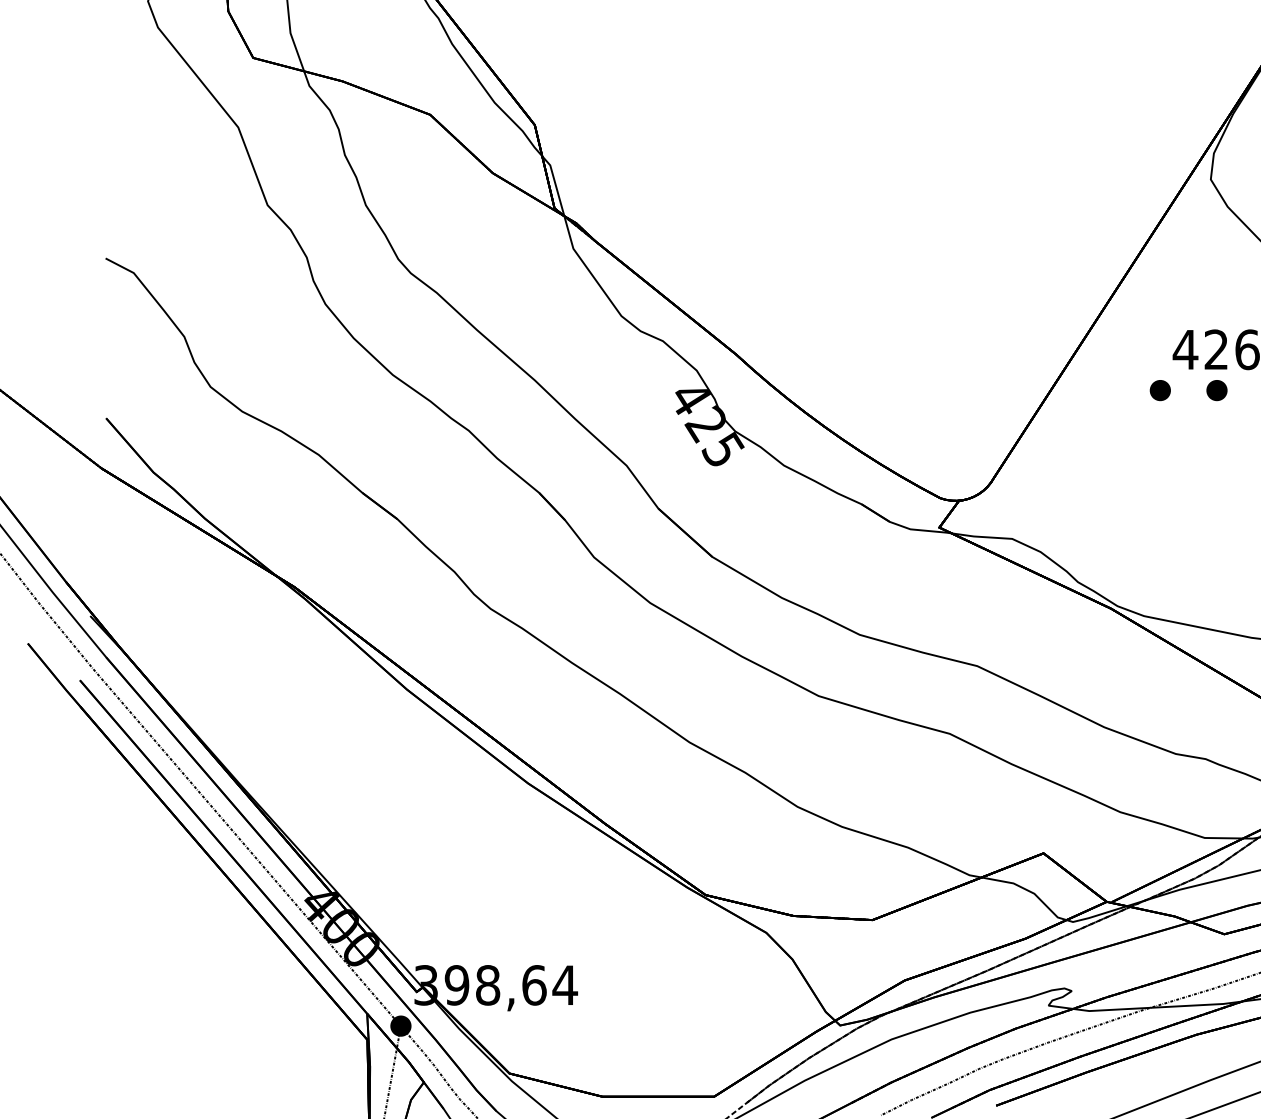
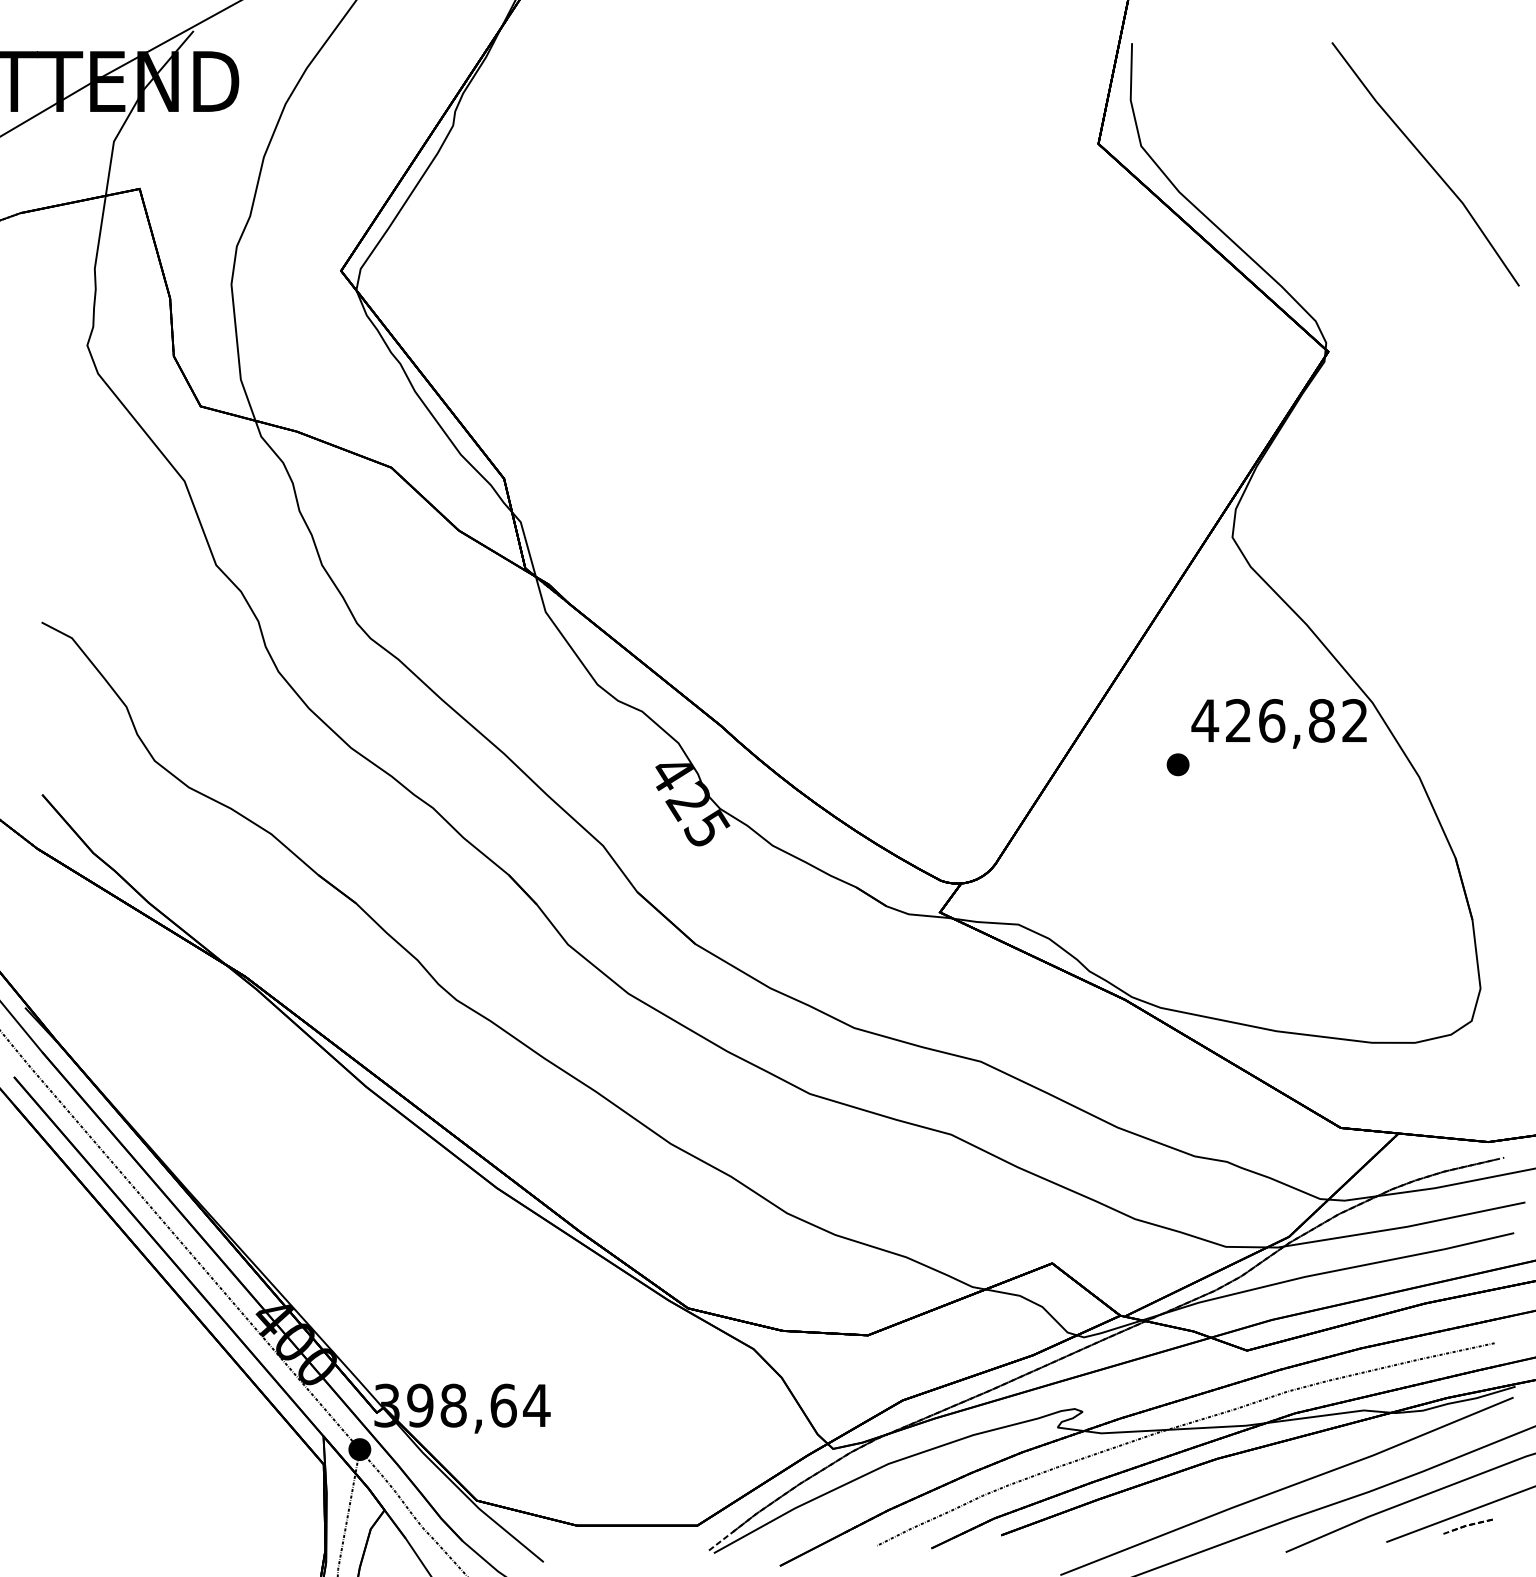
part: (1216, 390) -> (1238, 764), removed

